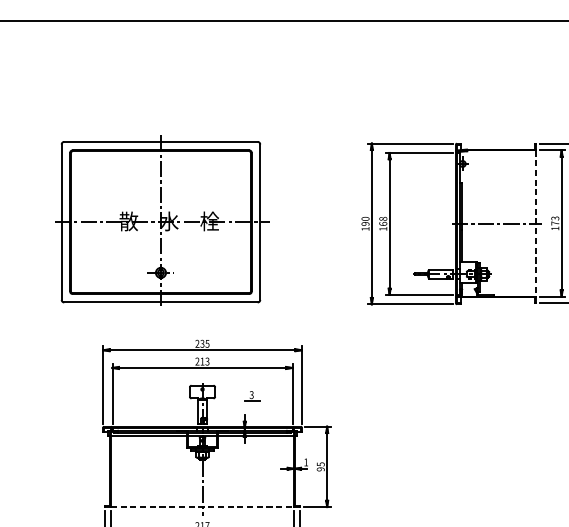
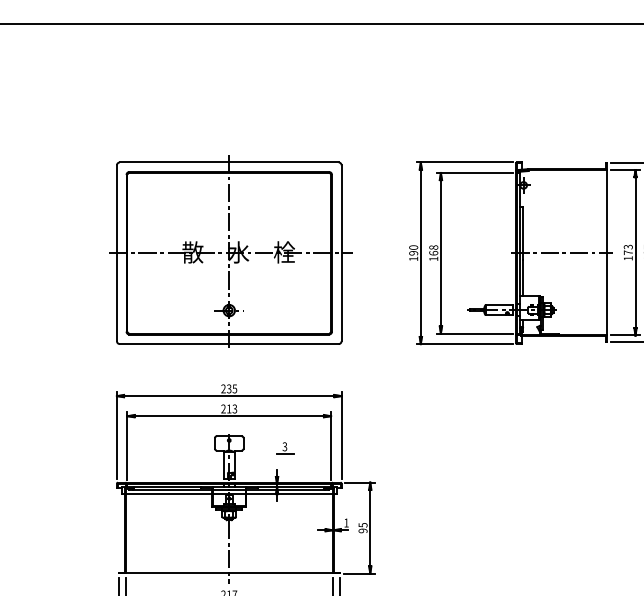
part: (162, 220) -> (230, 251), moved
line: (535, 223) -> (606, 252), dashed -> solid
line: (202, 507) -> (229, 573), dashed -> solid

